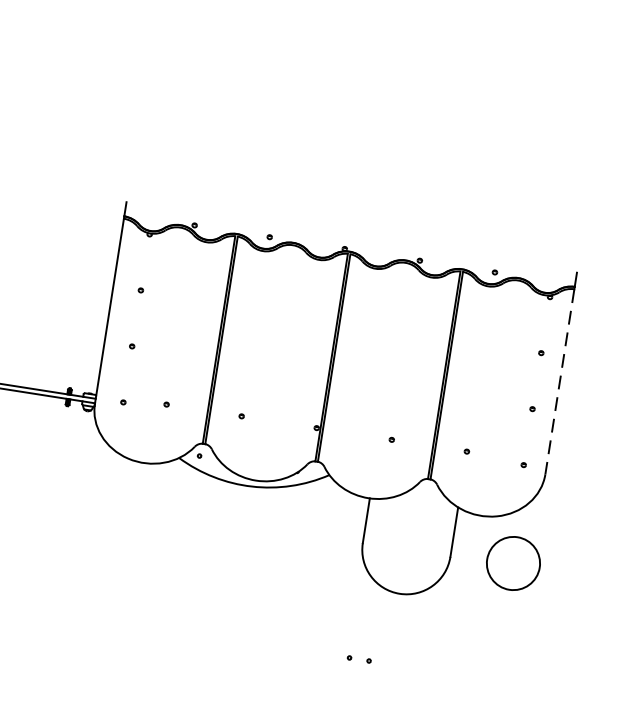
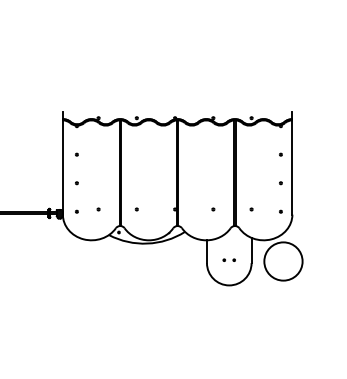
line: (559, 383) -> (292, 168), dashed -> solid
circle: (513, 563) -> (283, 261), size x1.43
part: (358, 657) -> (228, 259), moved

